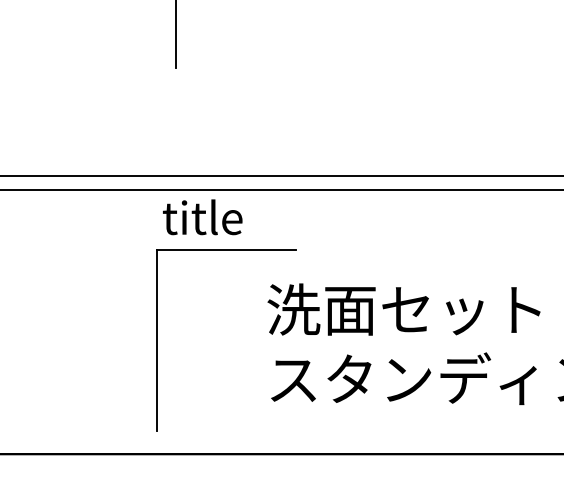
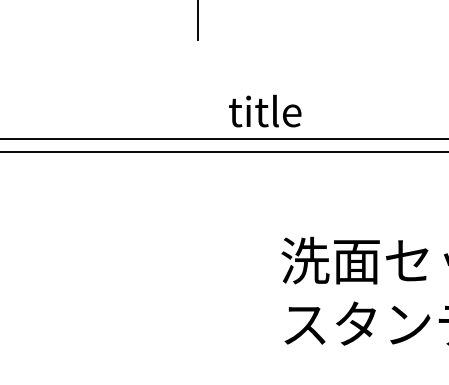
text: (202, 217) -> (265, 111), moved
part: (157, 340) -> (181, 288), removed

